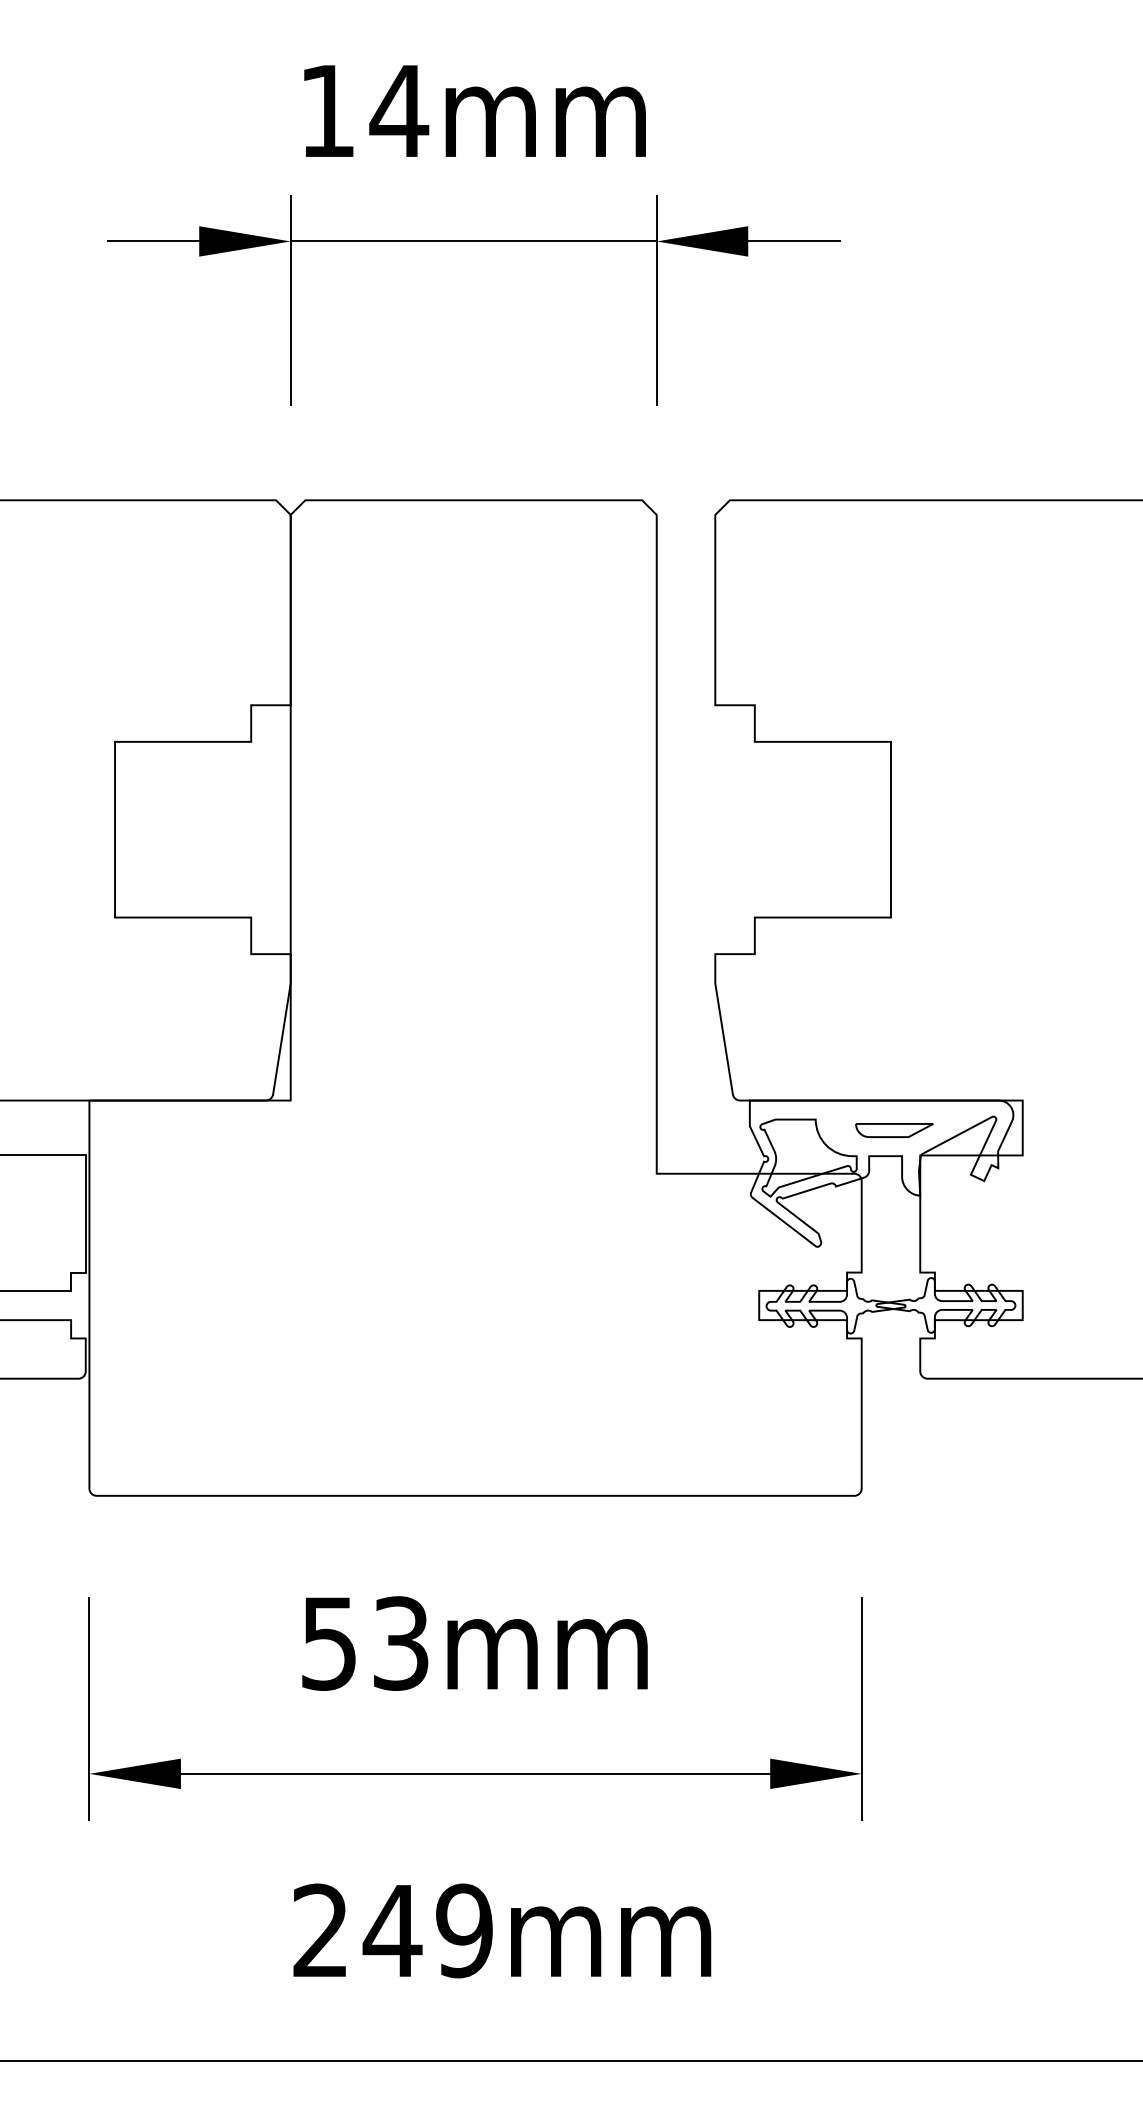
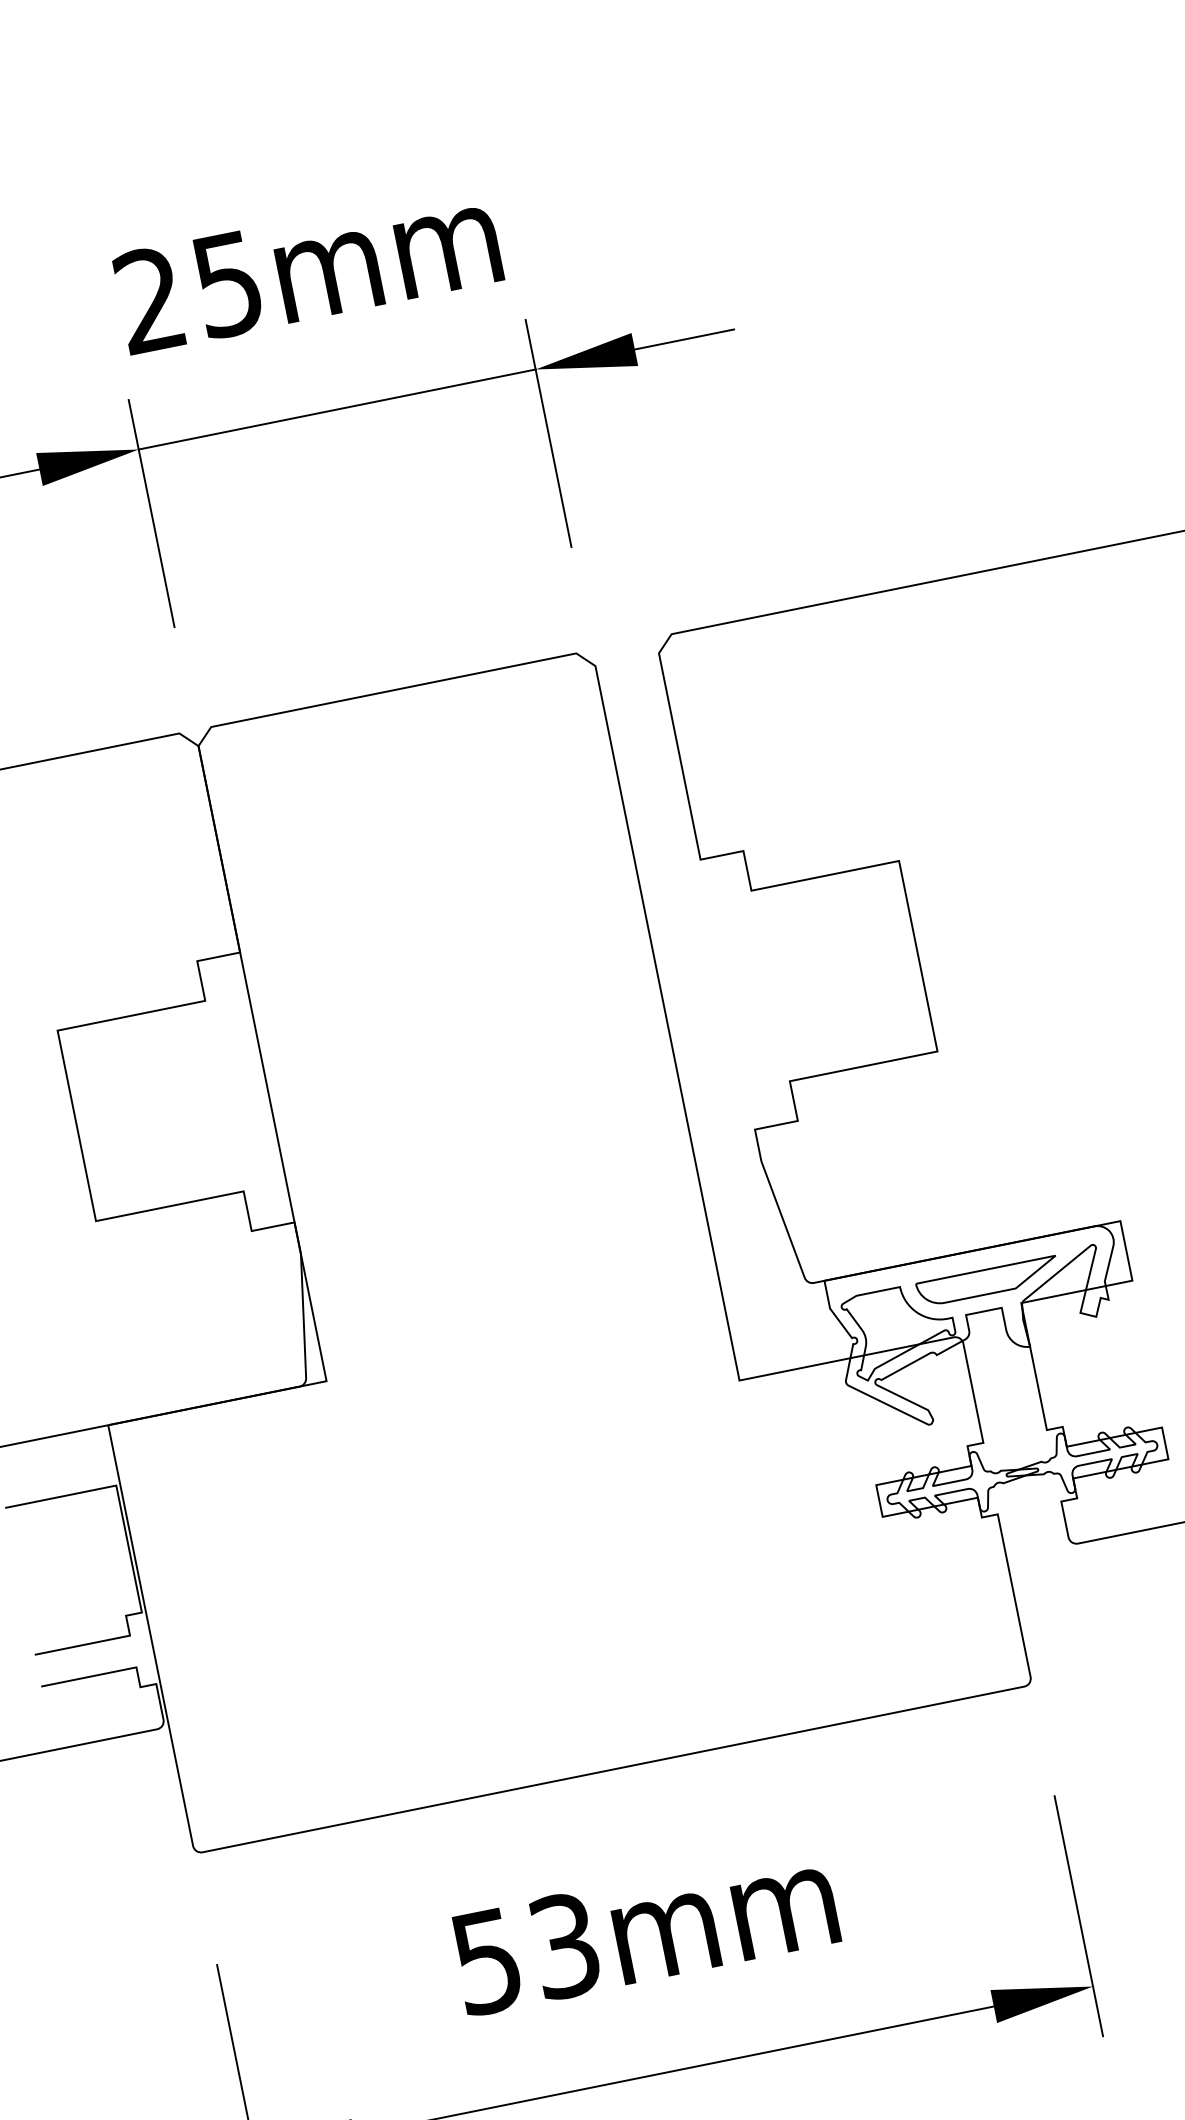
text: (364, 110) -> (190, 291), 14mm -> 25mm
part: (894, 1130) -> (987, 1281), size x1.67

